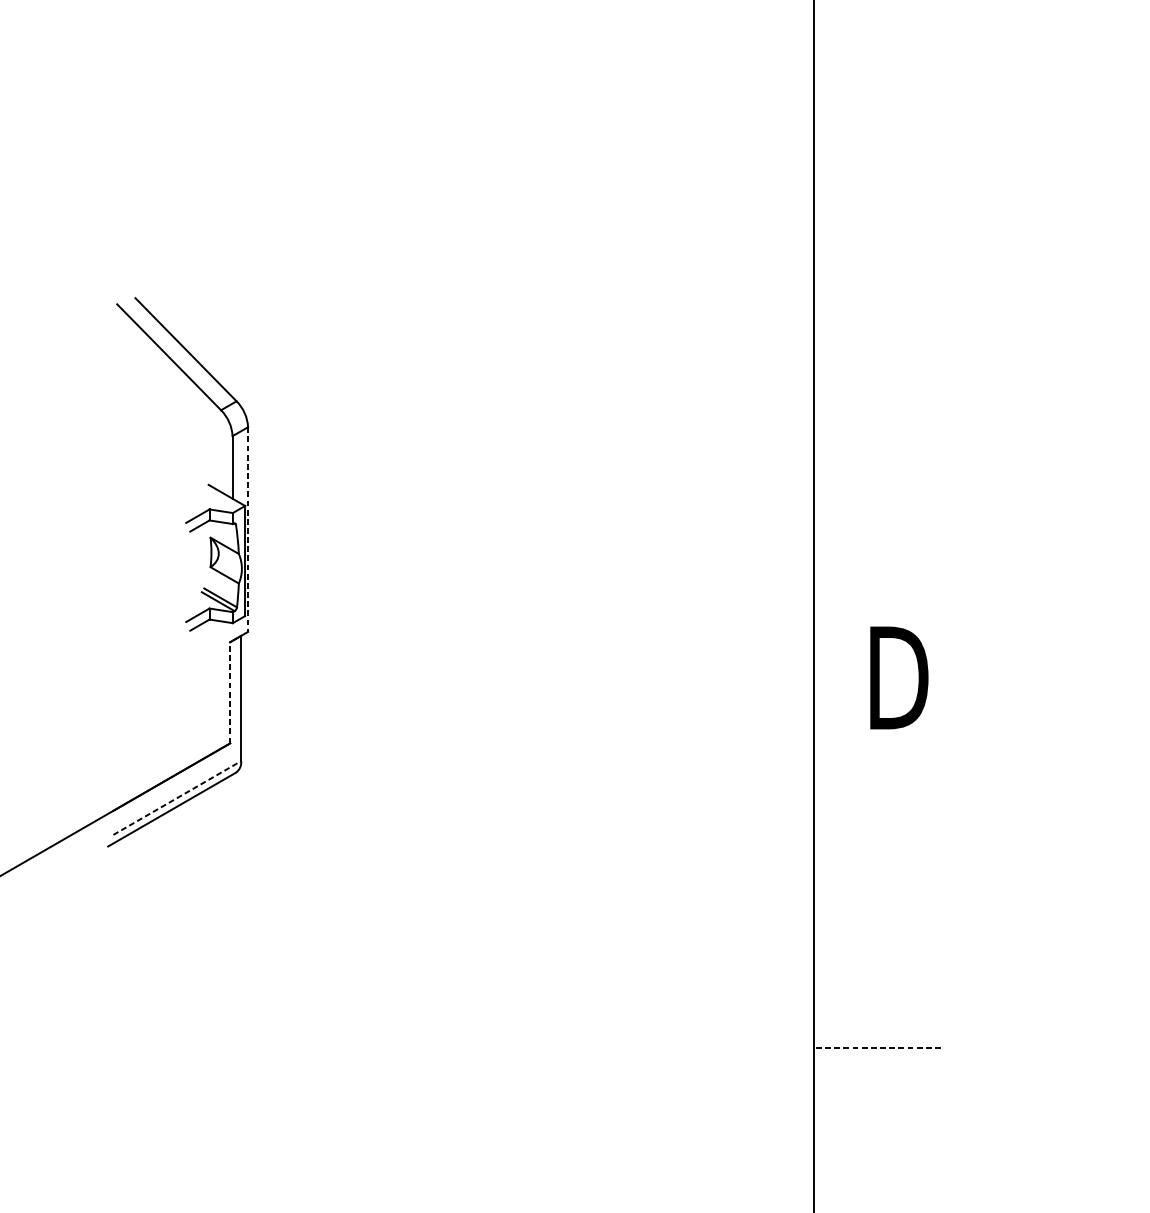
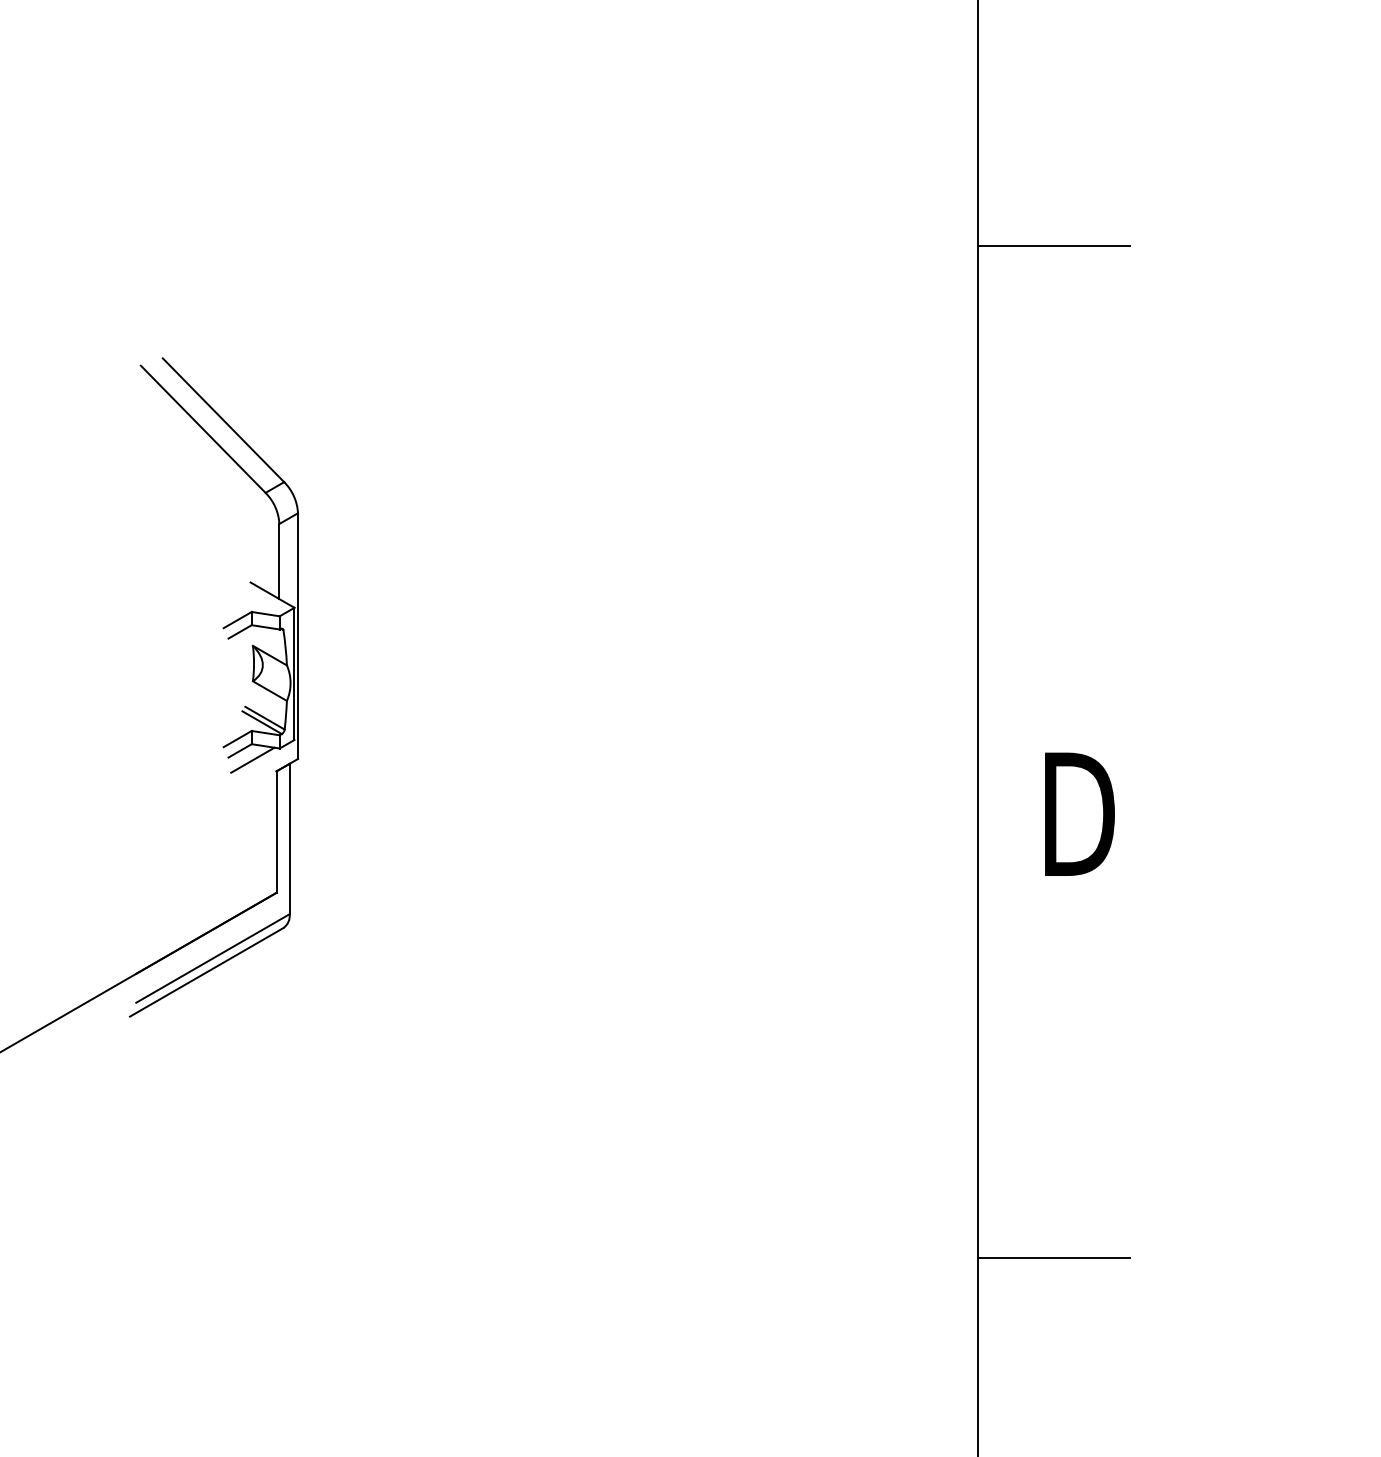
line: (877, 205) -> (1053, 246), added
line: (248, 529) -> (298, 636), dashed -> solid
line: (210, 632) -> (252, 759), added
line: (230, 693) -> (276, 832), dashed -> solid
line: (176, 798) -> (212, 958), dashed -> solid
line: (877, 1047) -> (1053, 1258), dashed -> solid

